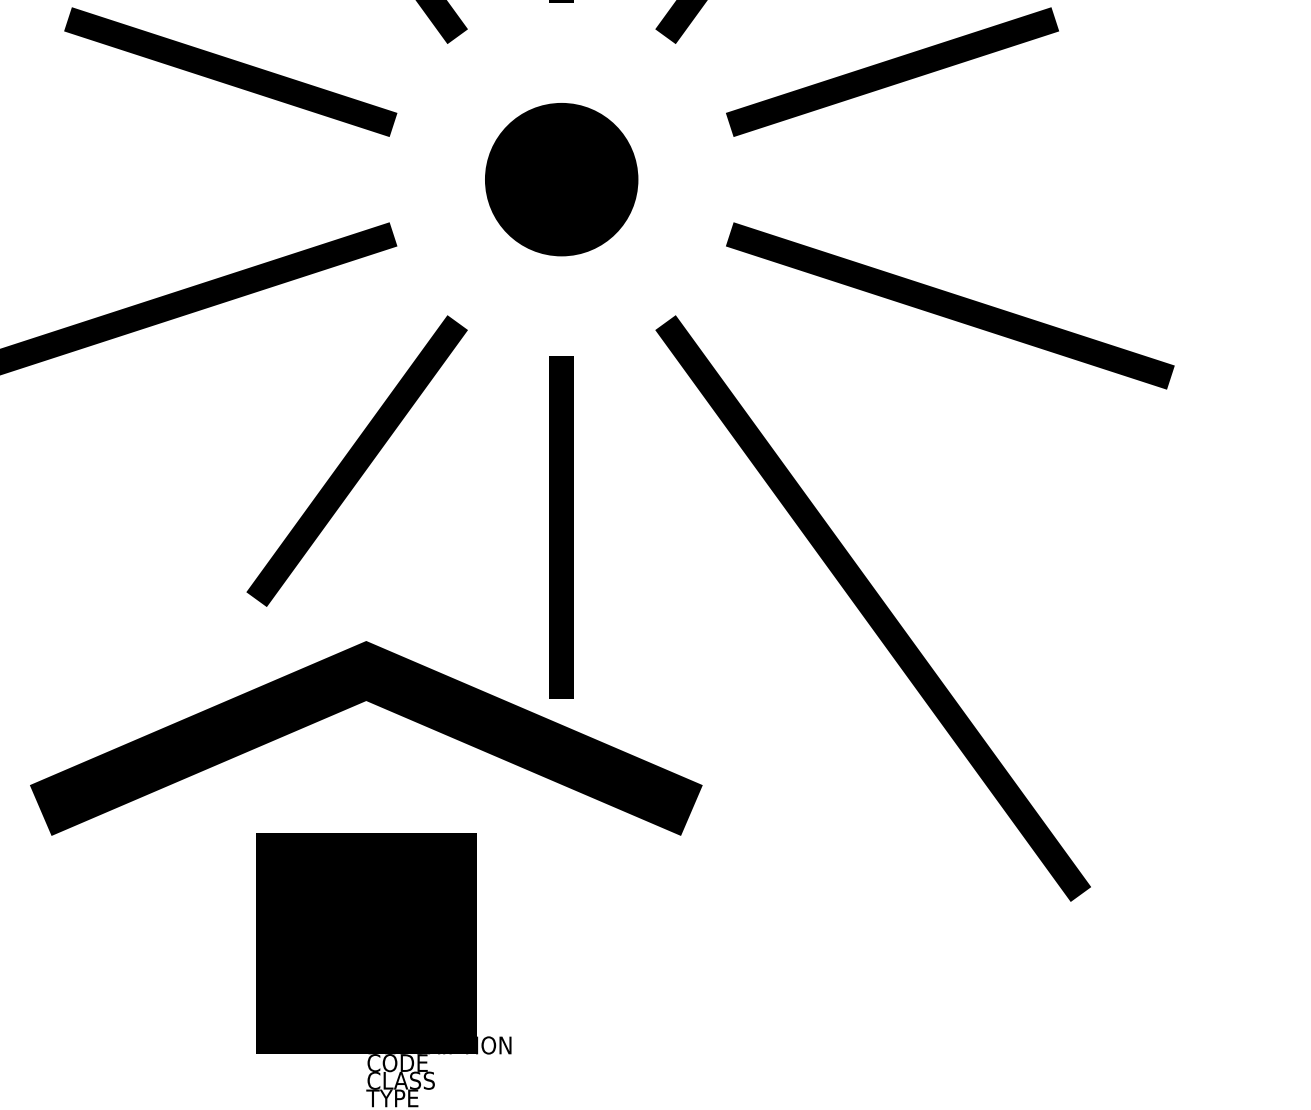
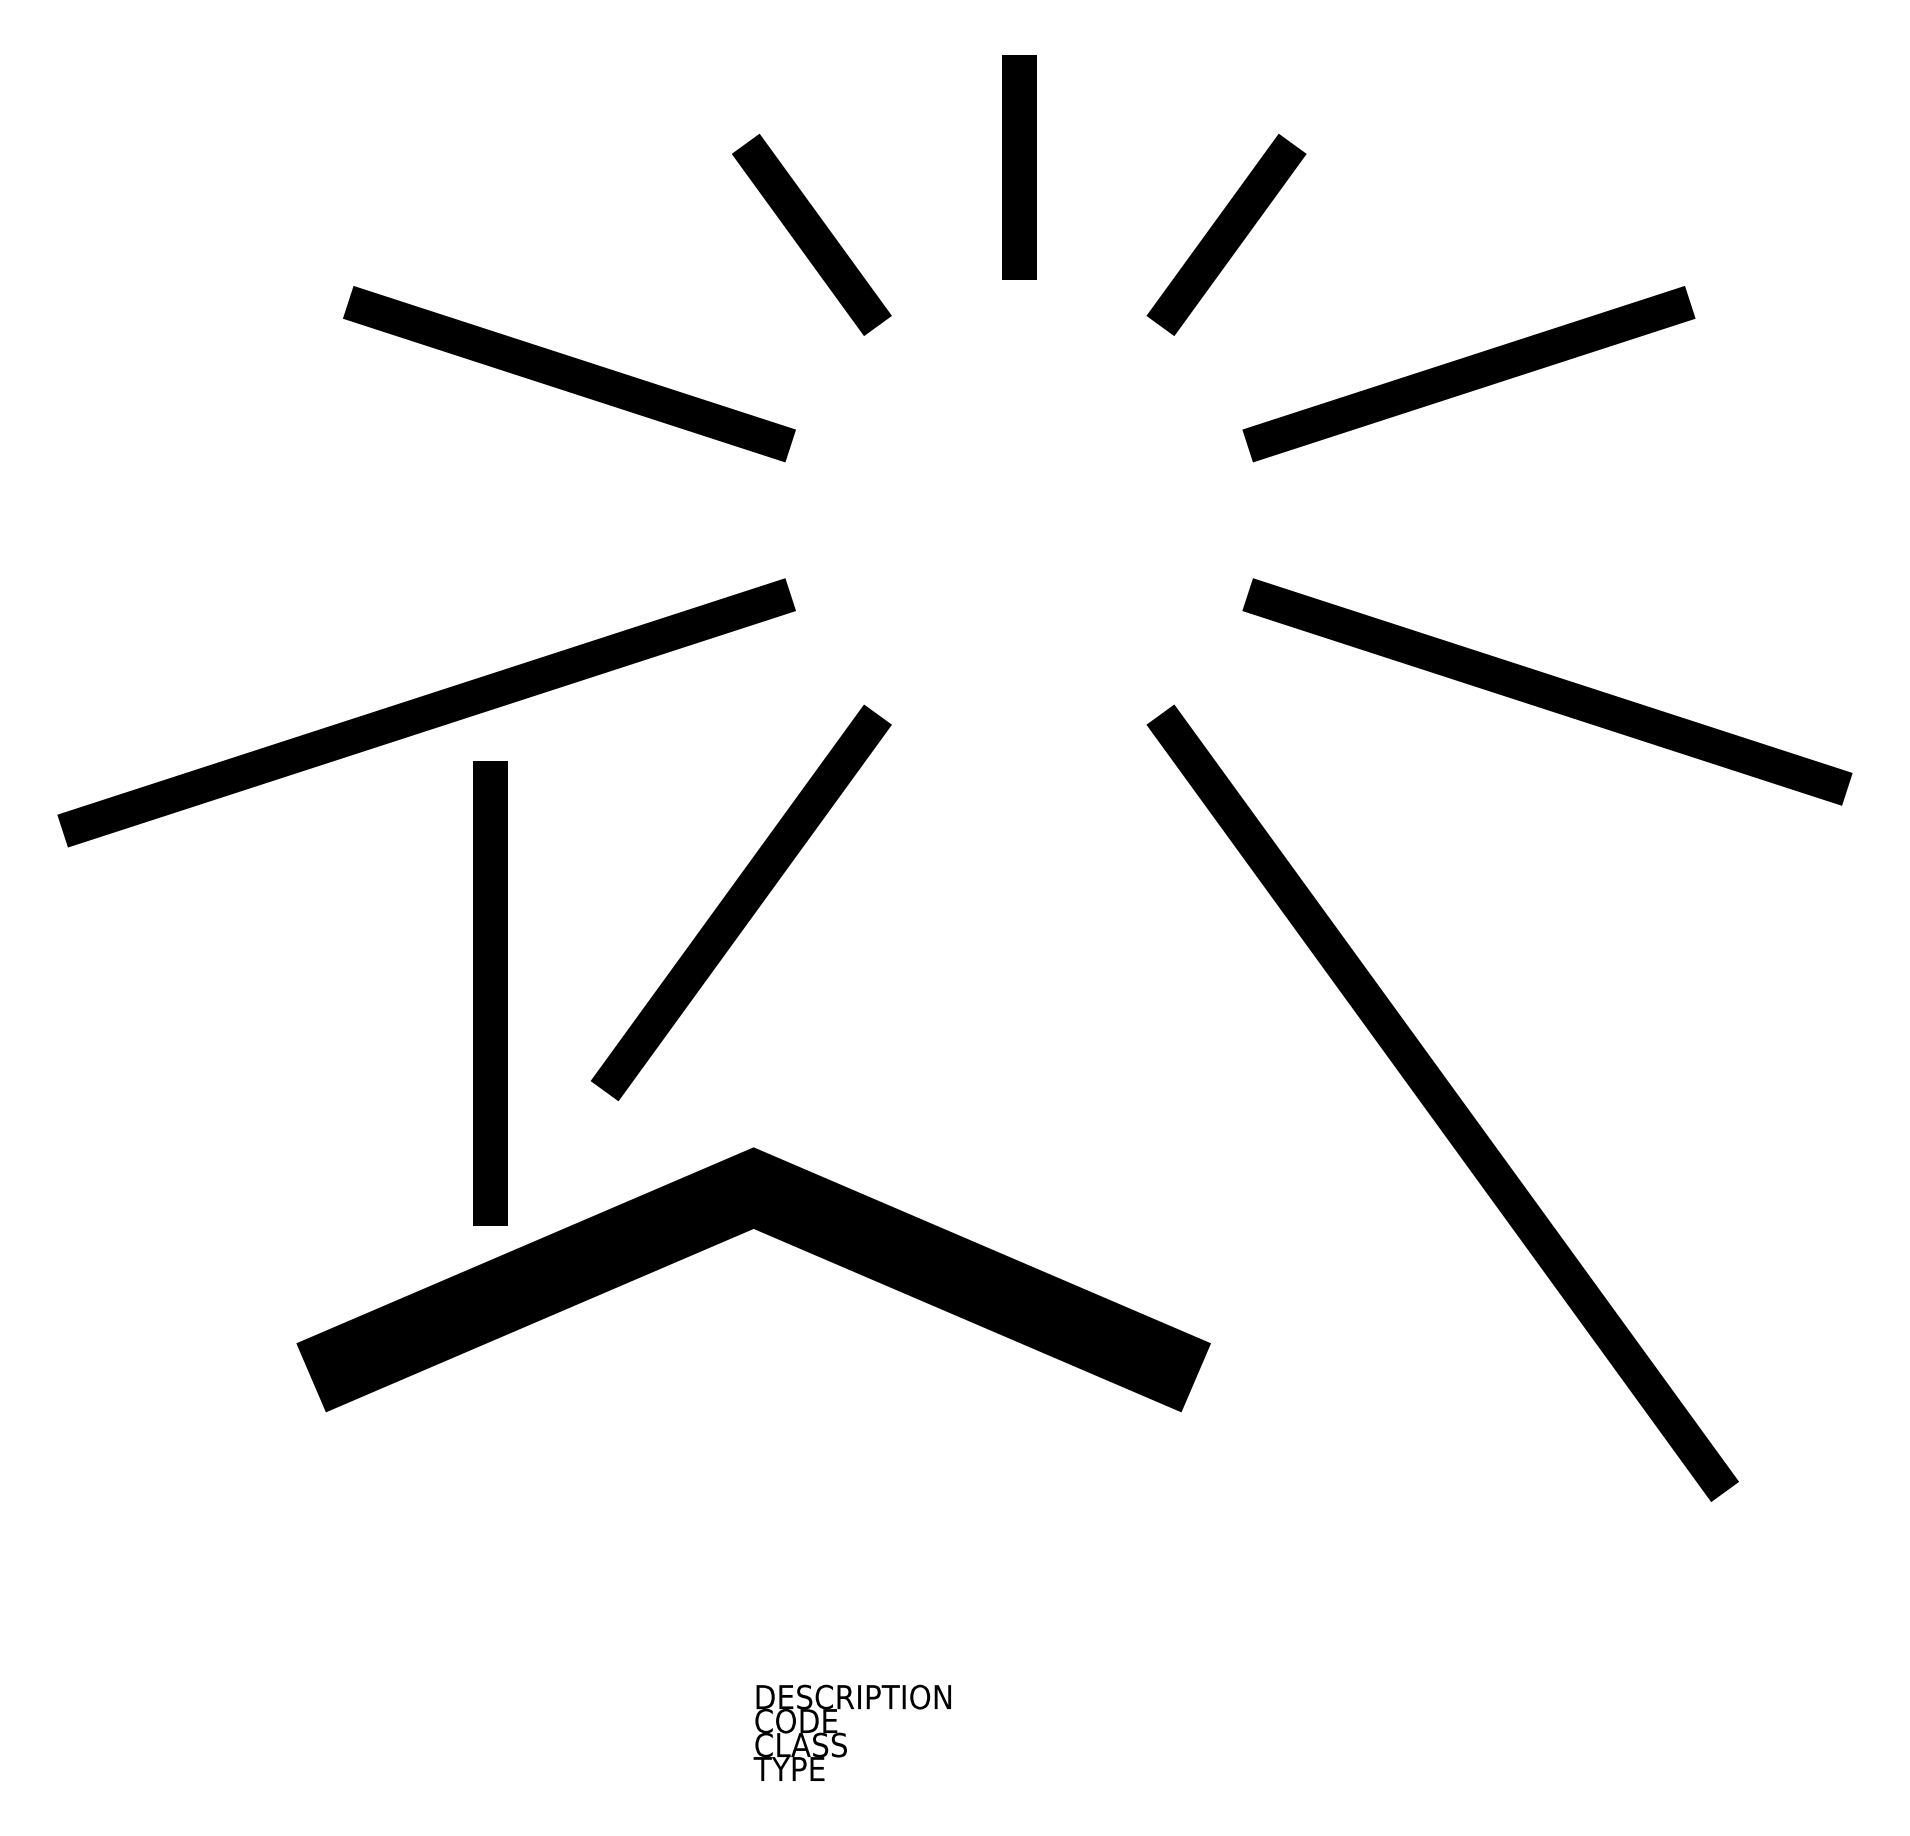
fill: (561, 179) -> (1018, 519), removed
line: (561, 527) -> (490, 993), moved
fill: (366, 943) -> (753, 1558), removed

